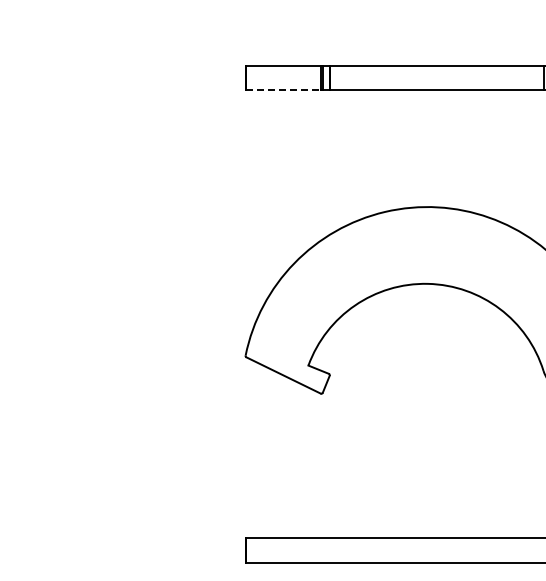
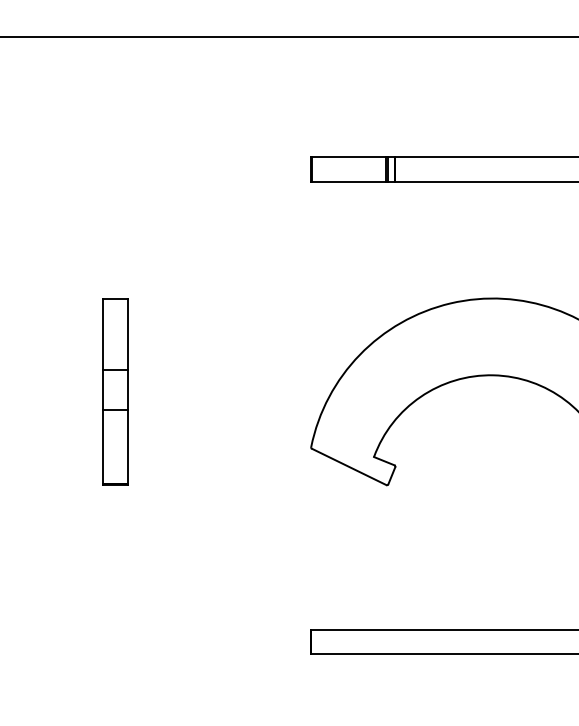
line: (283, 90) -> (349, 181), dashed -> solid
part: (49, 300) -> (115, 391), added

